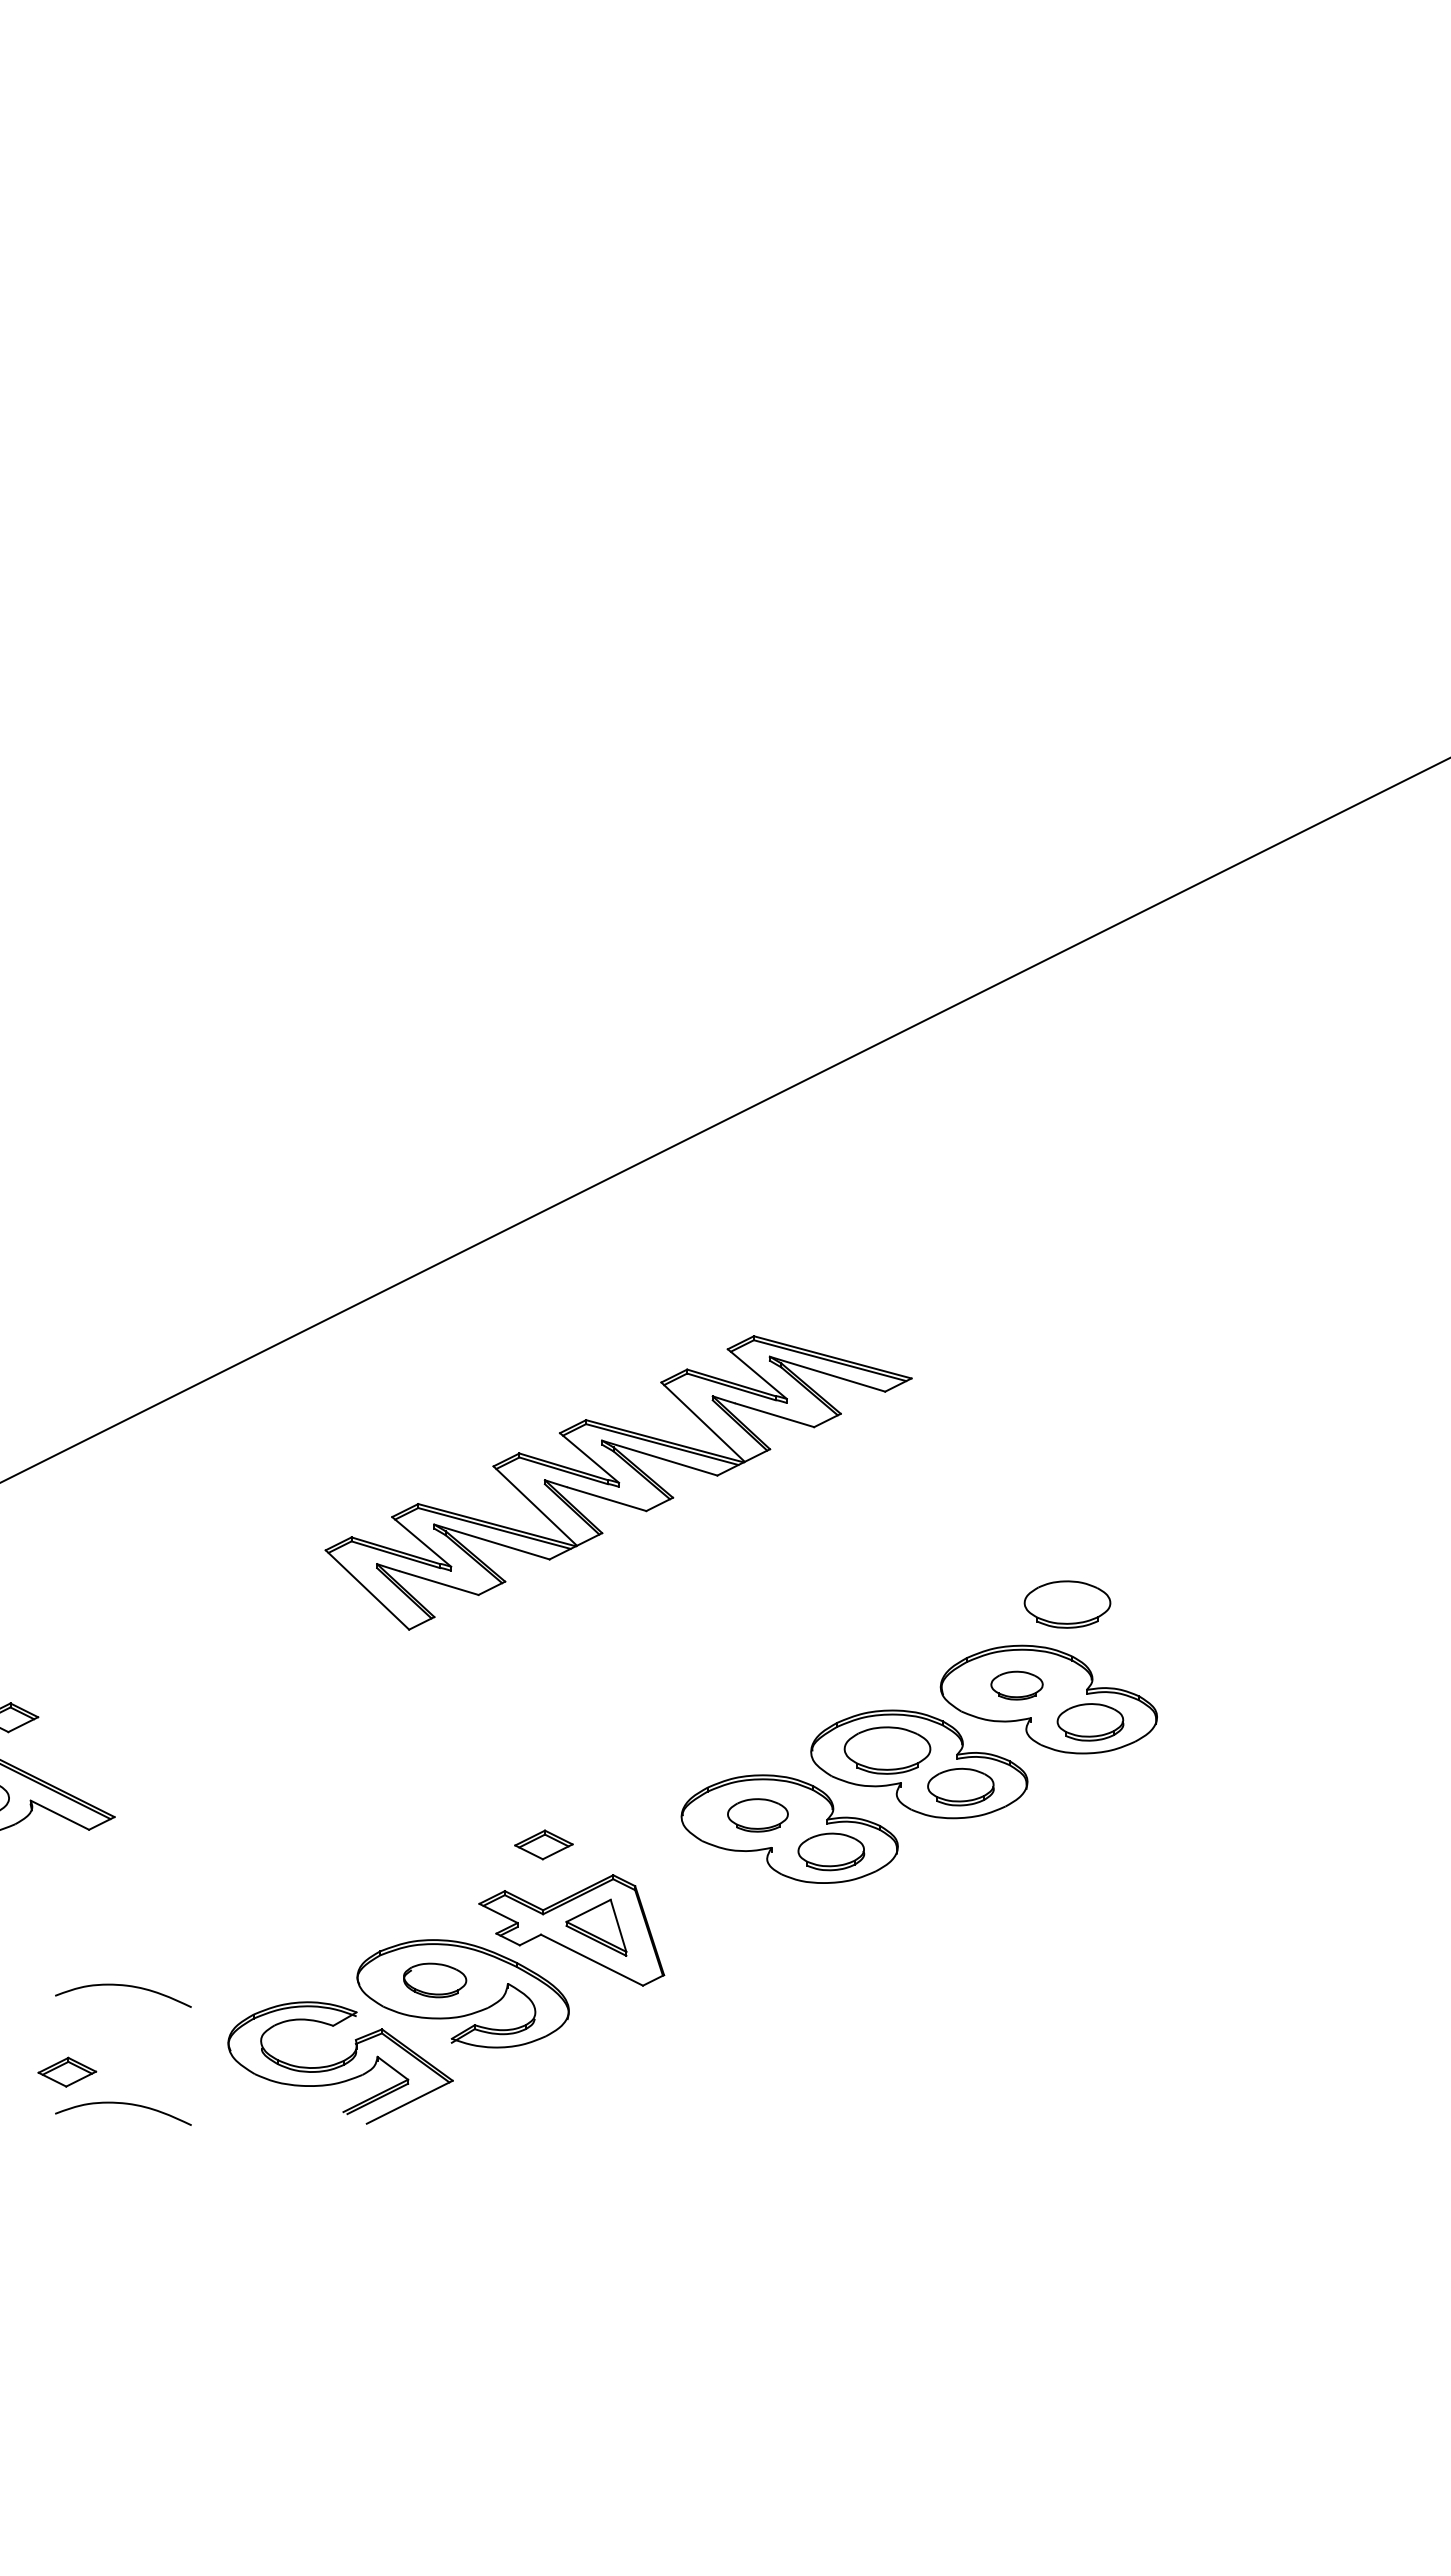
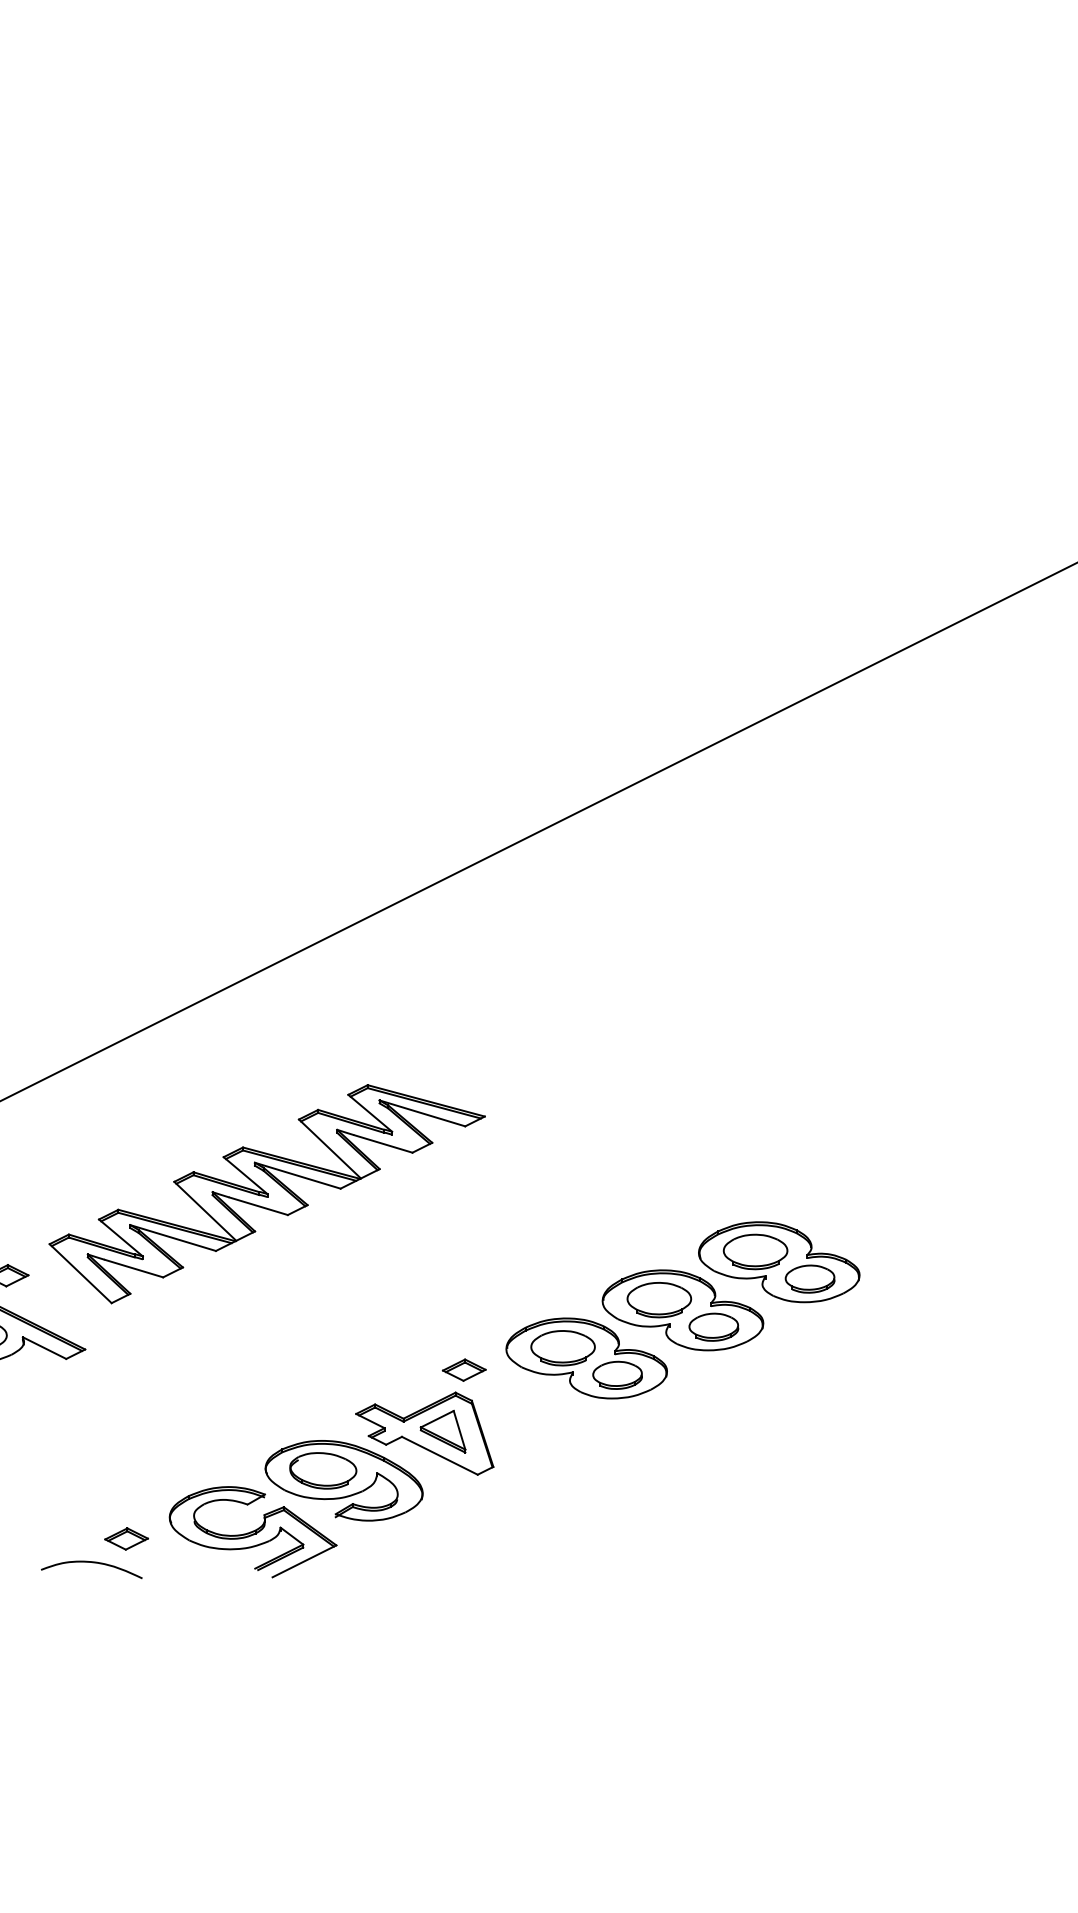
part: (618, 1482) -> (267, 1193), moved
part: (1067, 1604) -> (793, 1191), removed
part: (1016, 1685) -> (755, 1251), size x1.67
part: (757, 1815) -> (562, 1348), size x1.43
part: (543, 1844) -> (463, 1369), moved
part: (434, 1980) -> (322, 1470), size x1.43
curve: (123, 1986) -> (91, 1475), removed
part: (67, 2071) -> (126, 1538), moved

